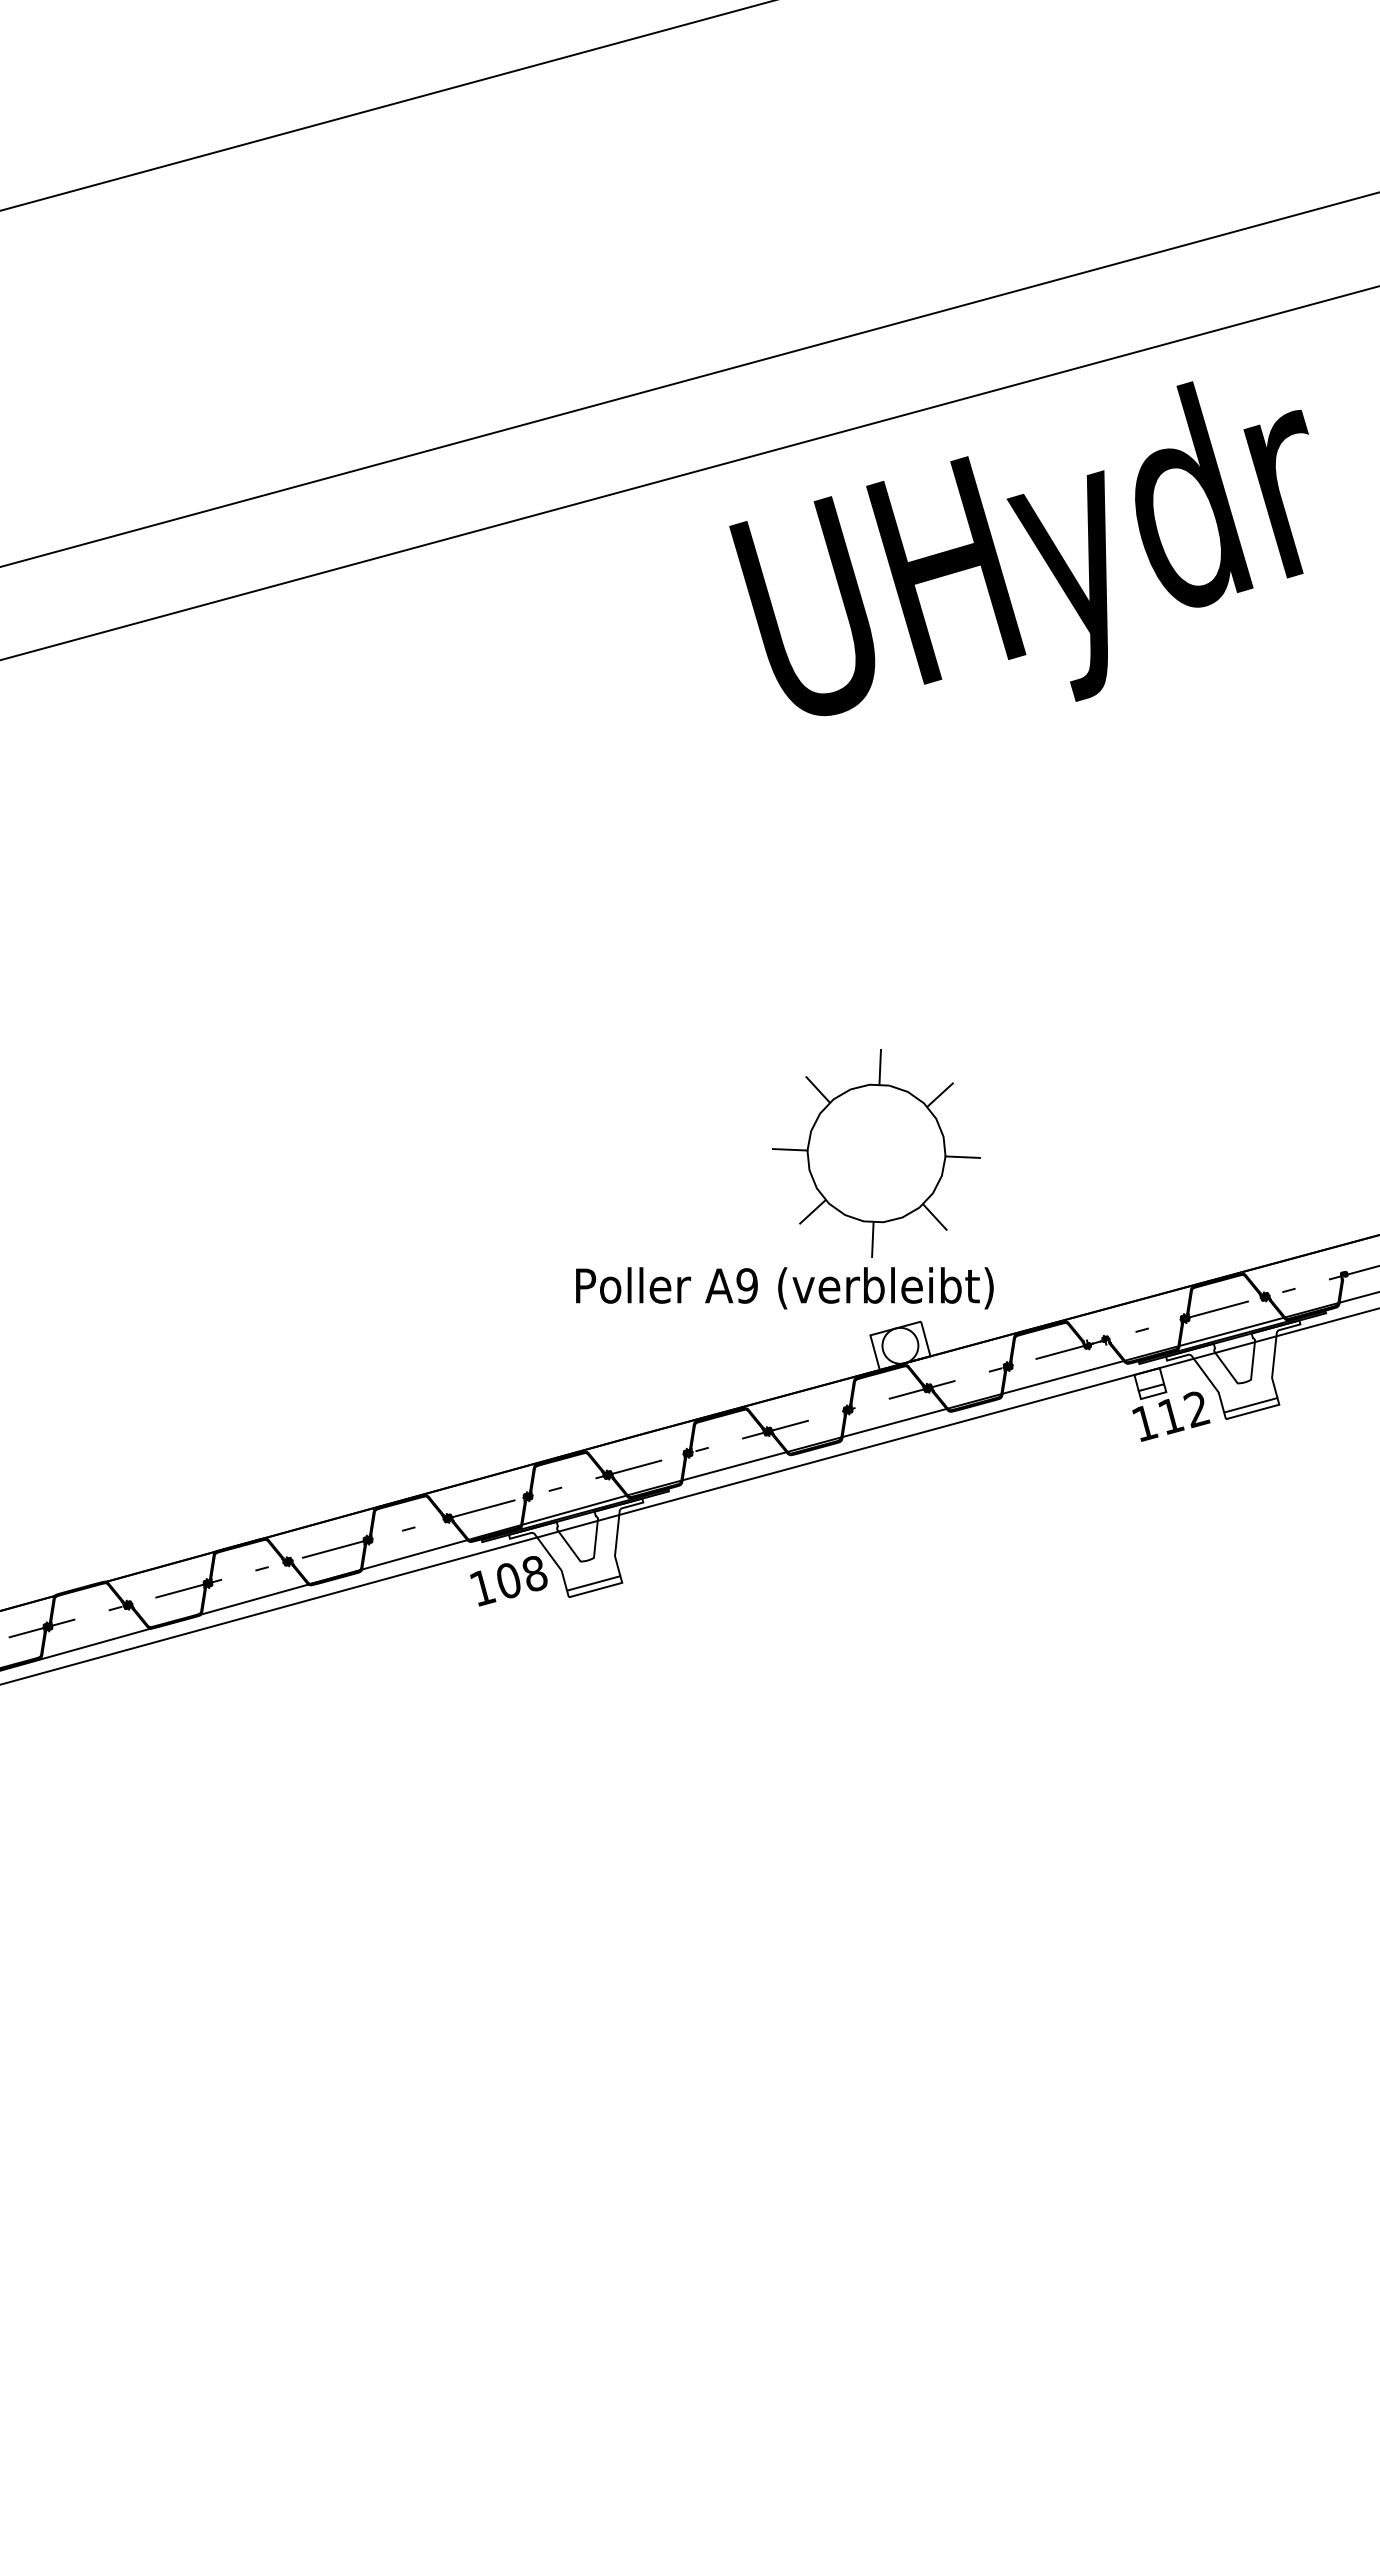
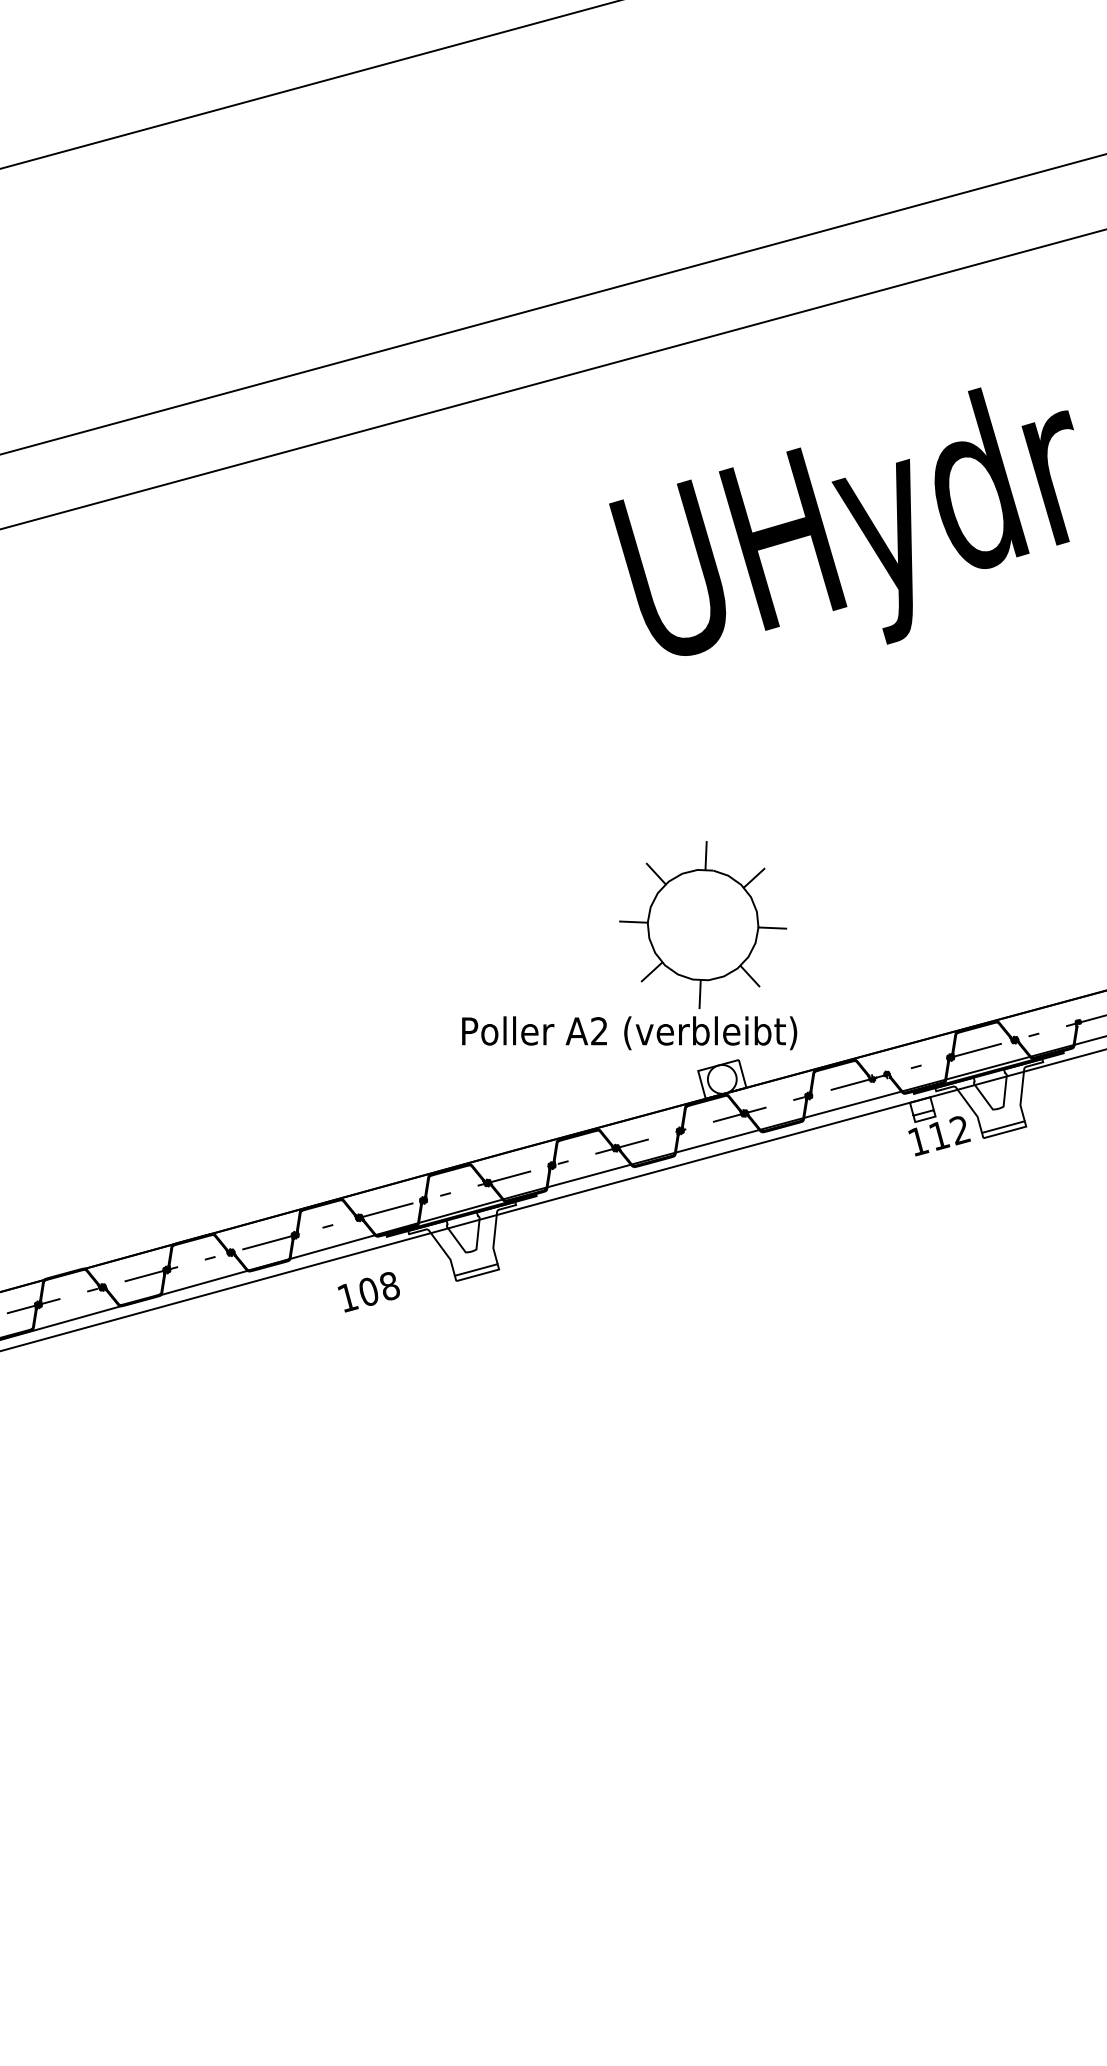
text: (1018, 548) -> (841, 521), moved
text: (746, 1285) -> (598, 1030), A9 -> A2
text: (508, 1581) -> (368, 1292), moved

